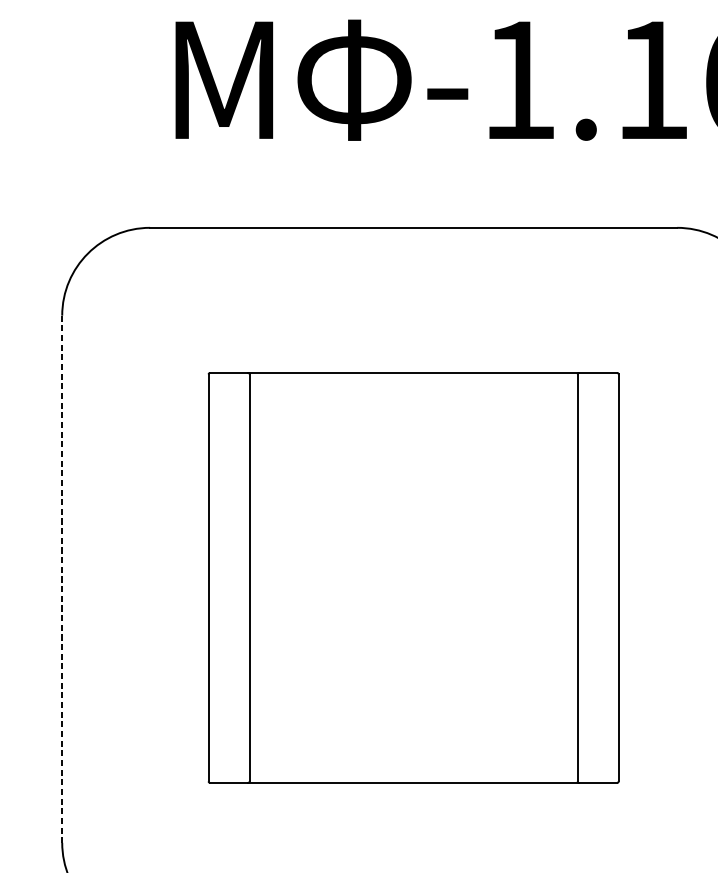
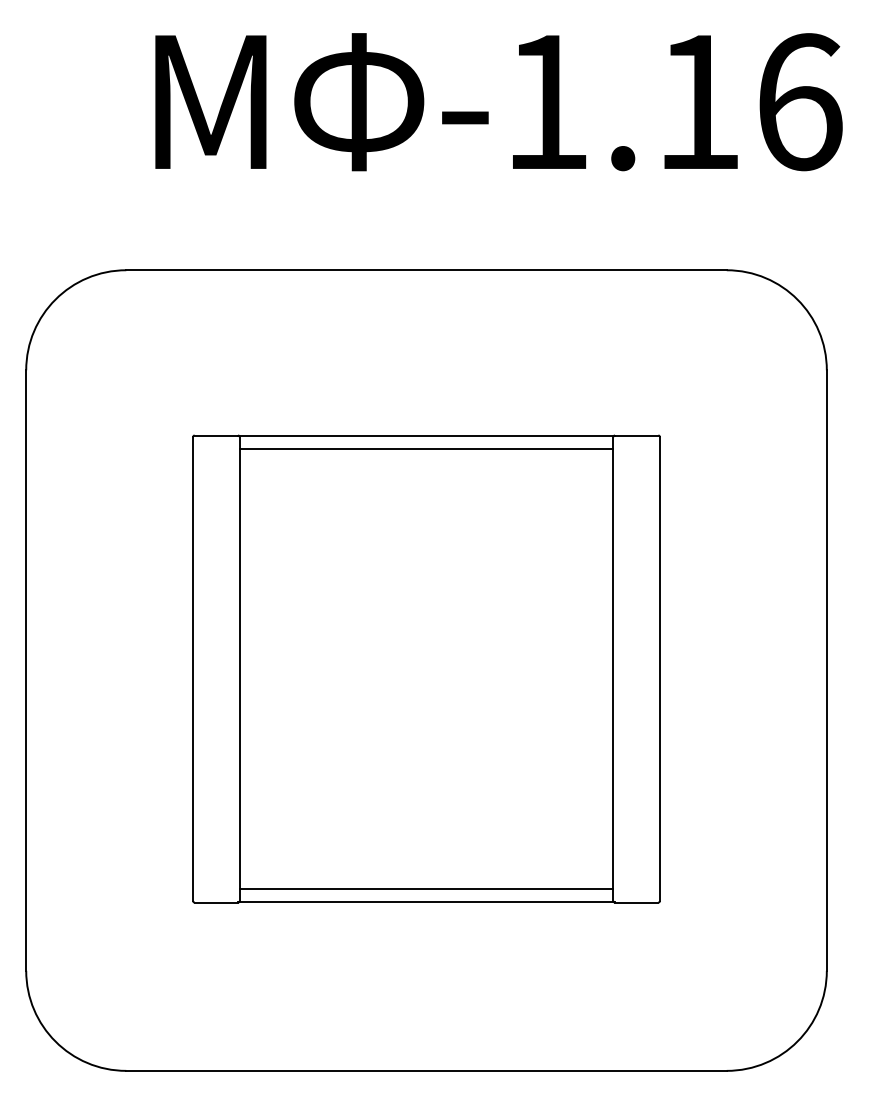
line: (413, 384) -> (426, 448), added
line: (62, 580) -> (26, 671), dashed -> solid
line: (413, 771) -> (426, 889), added

